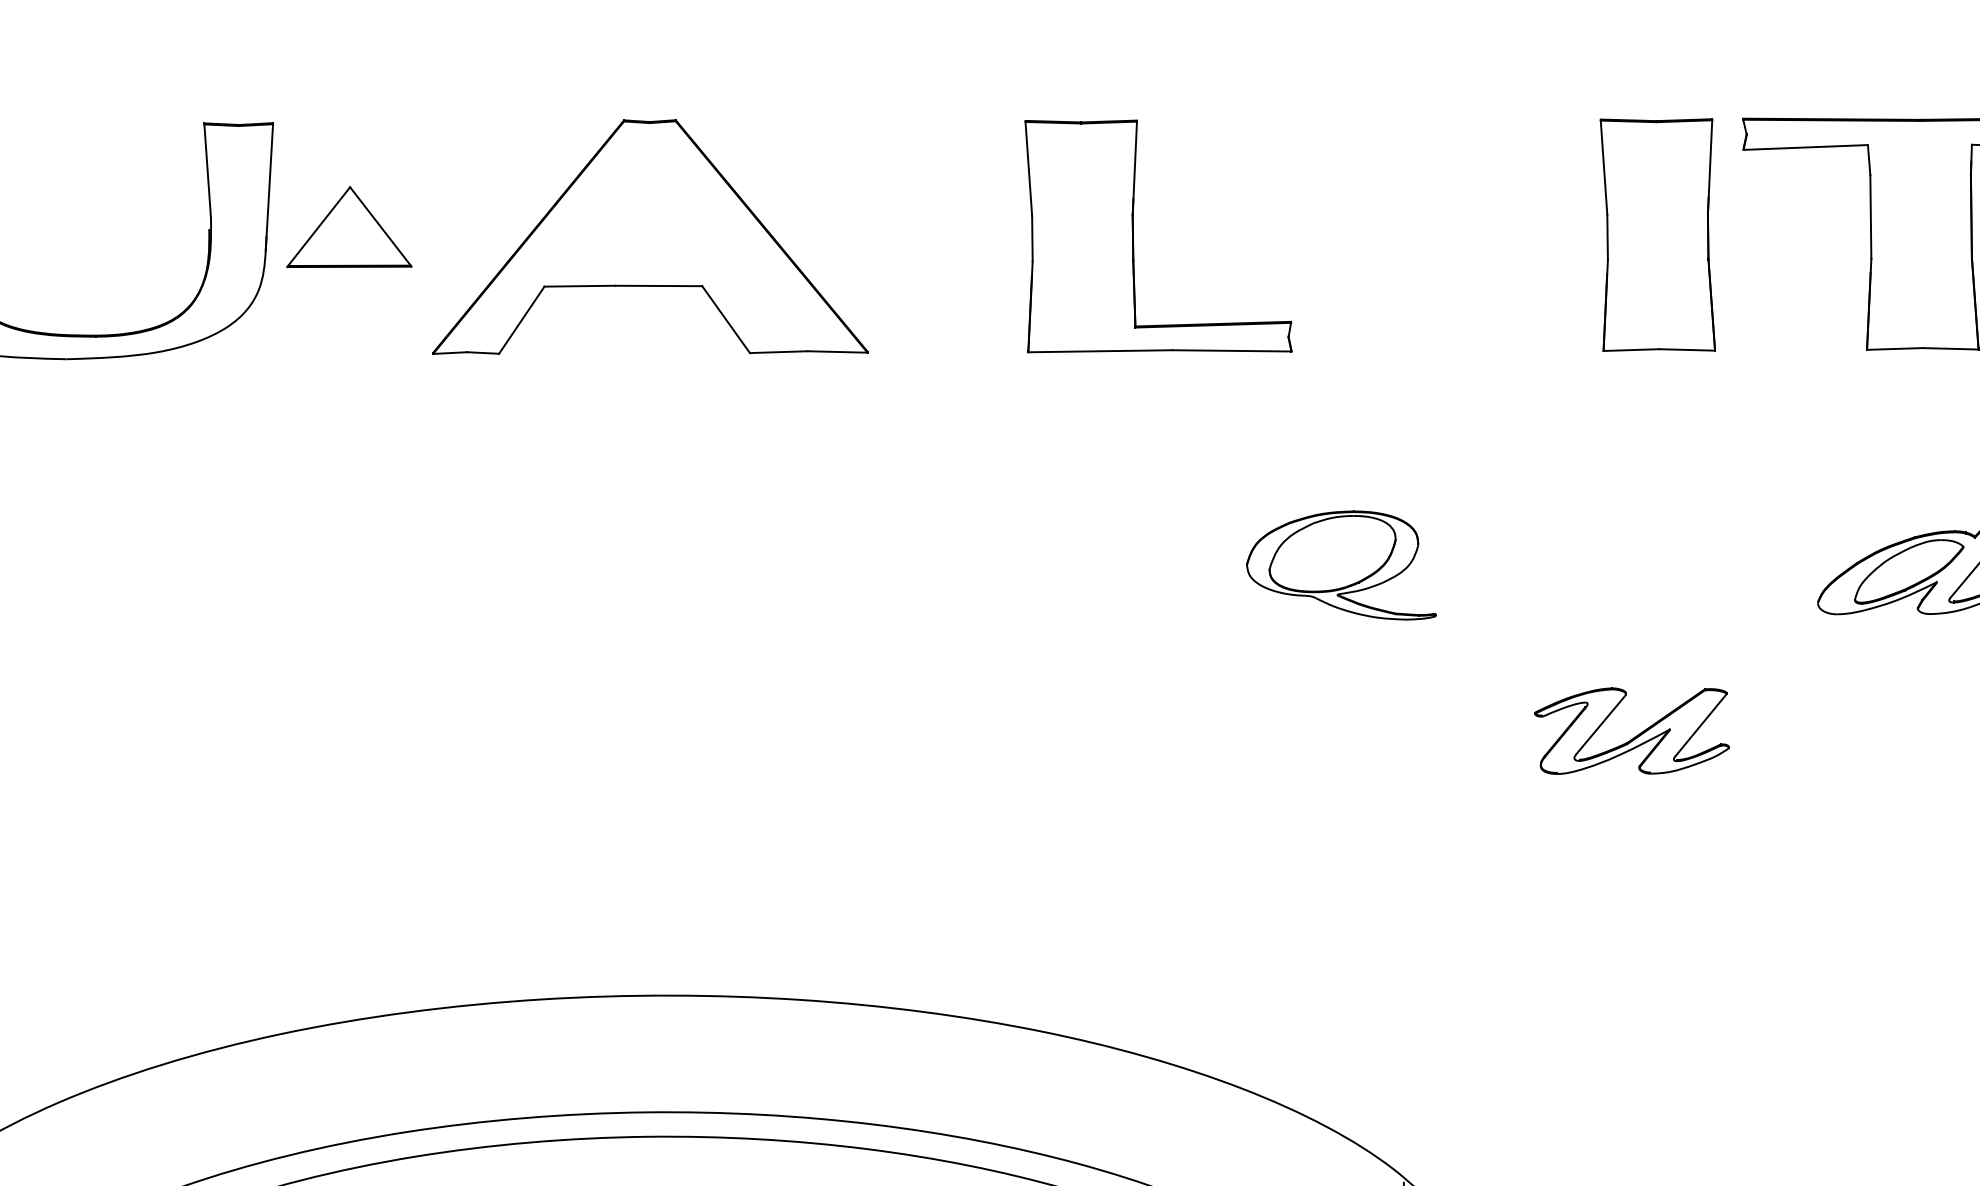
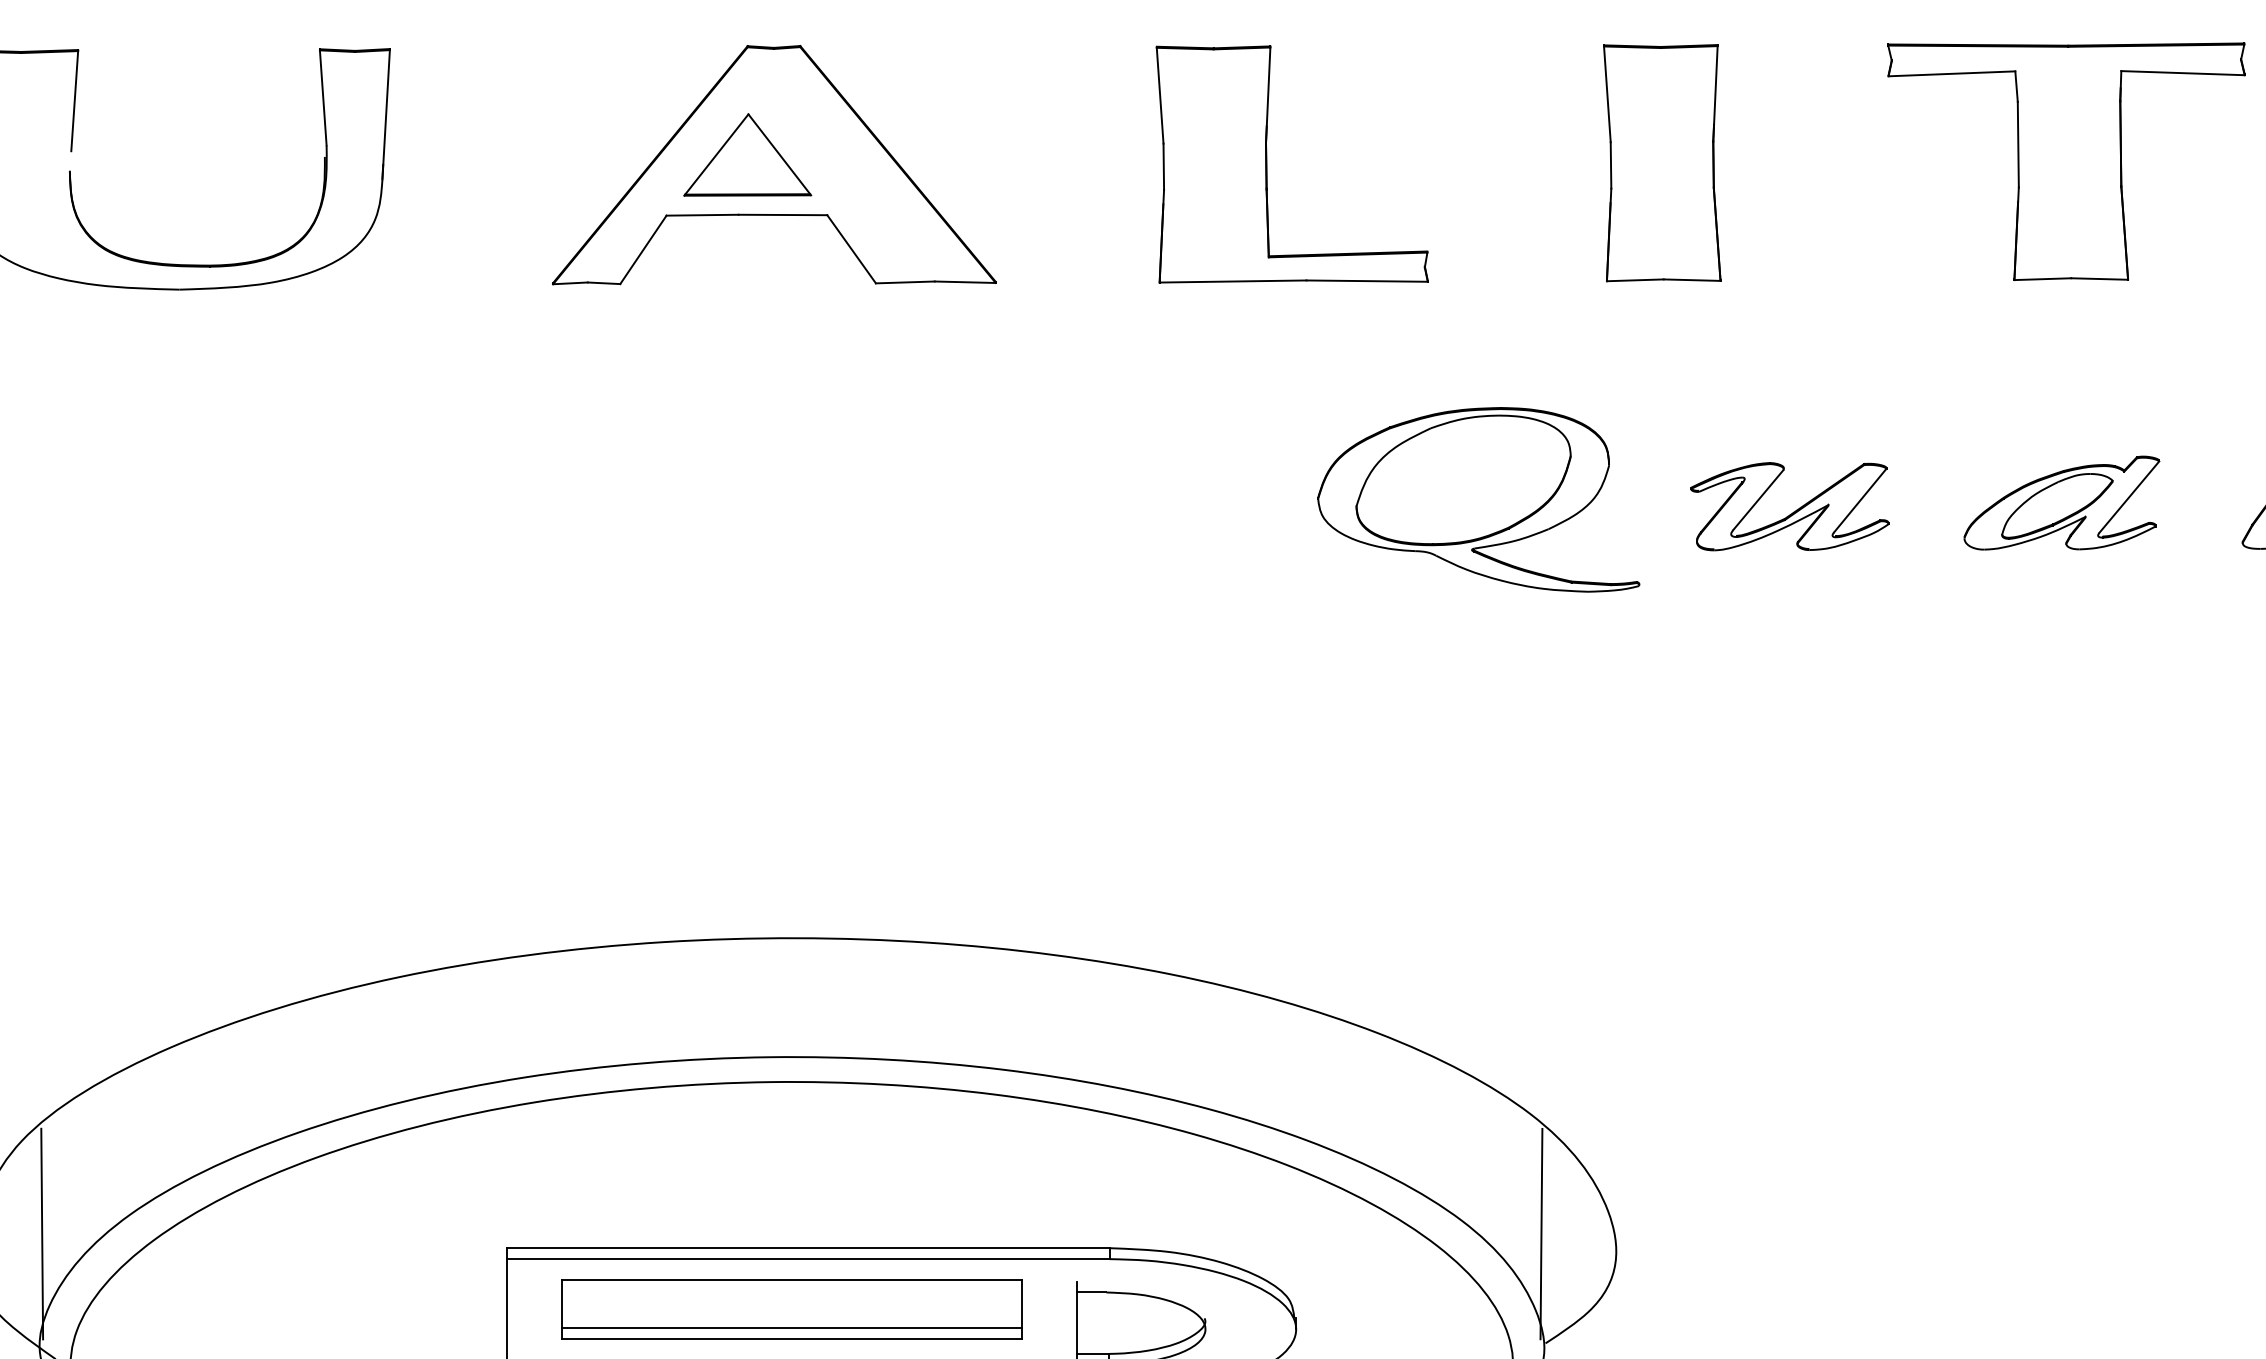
part: (349, 226) -> (747, 154), moved
part: (1658, 235) -> (1662, 163), moved
part: (1341, 565) -> (1478, 499), size x1.67
part: (1635, 735) -> (1793, 511), moved

